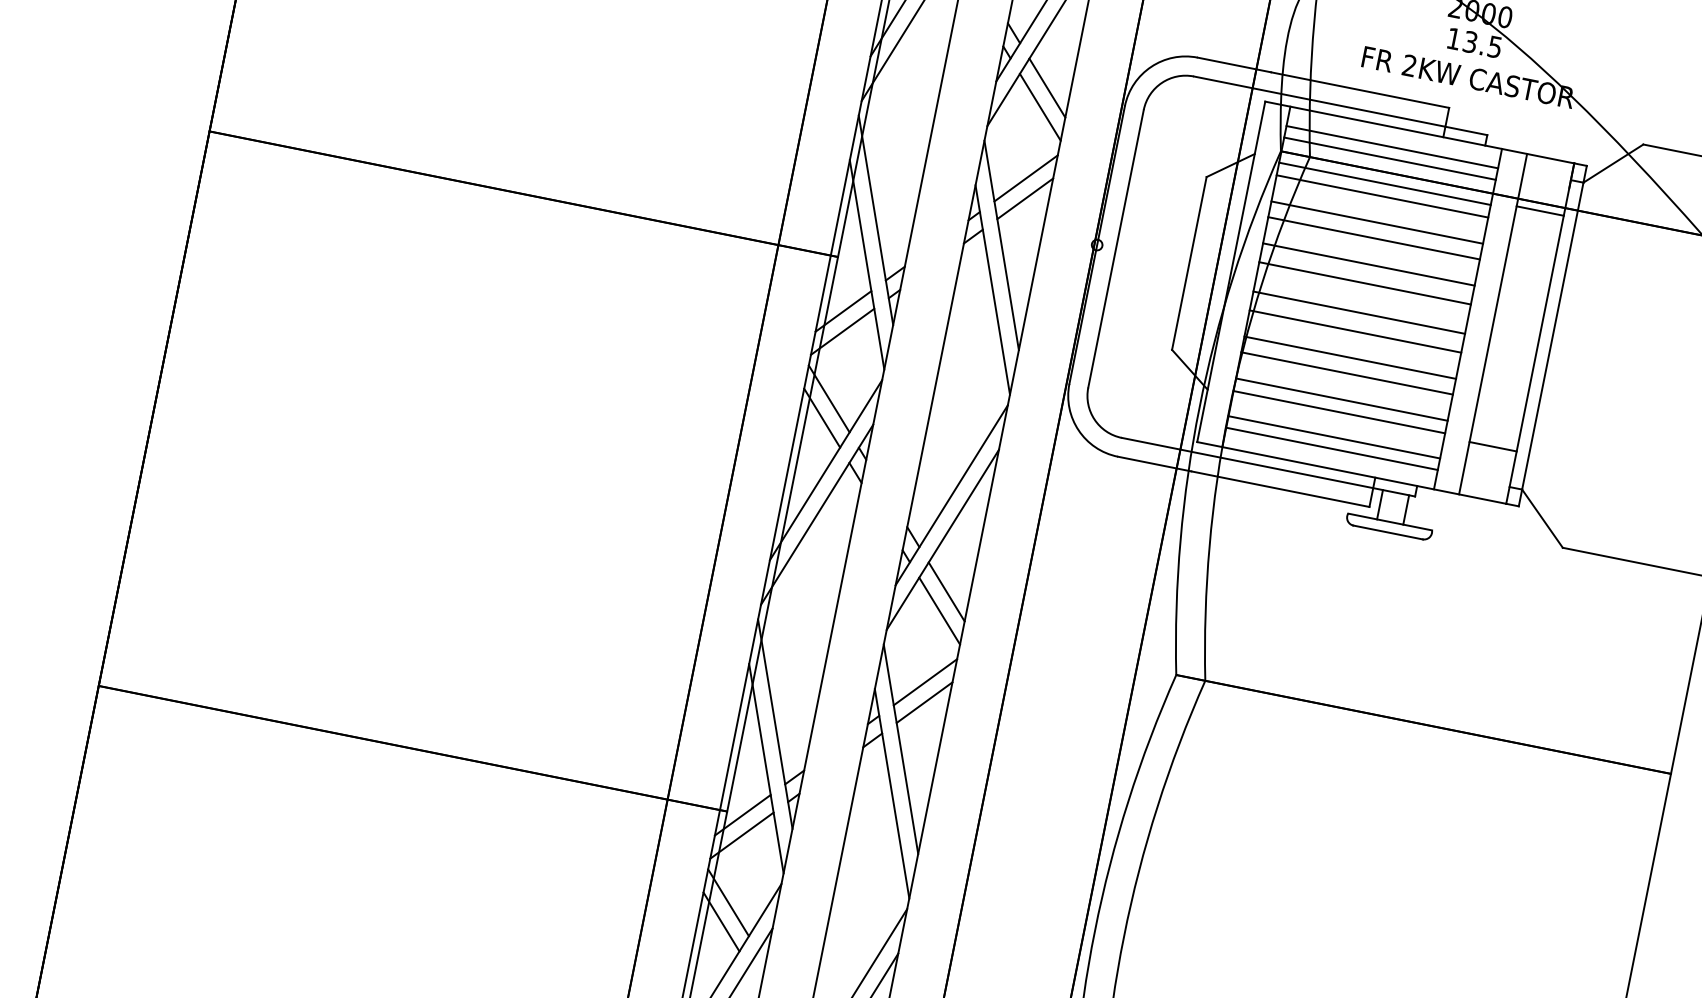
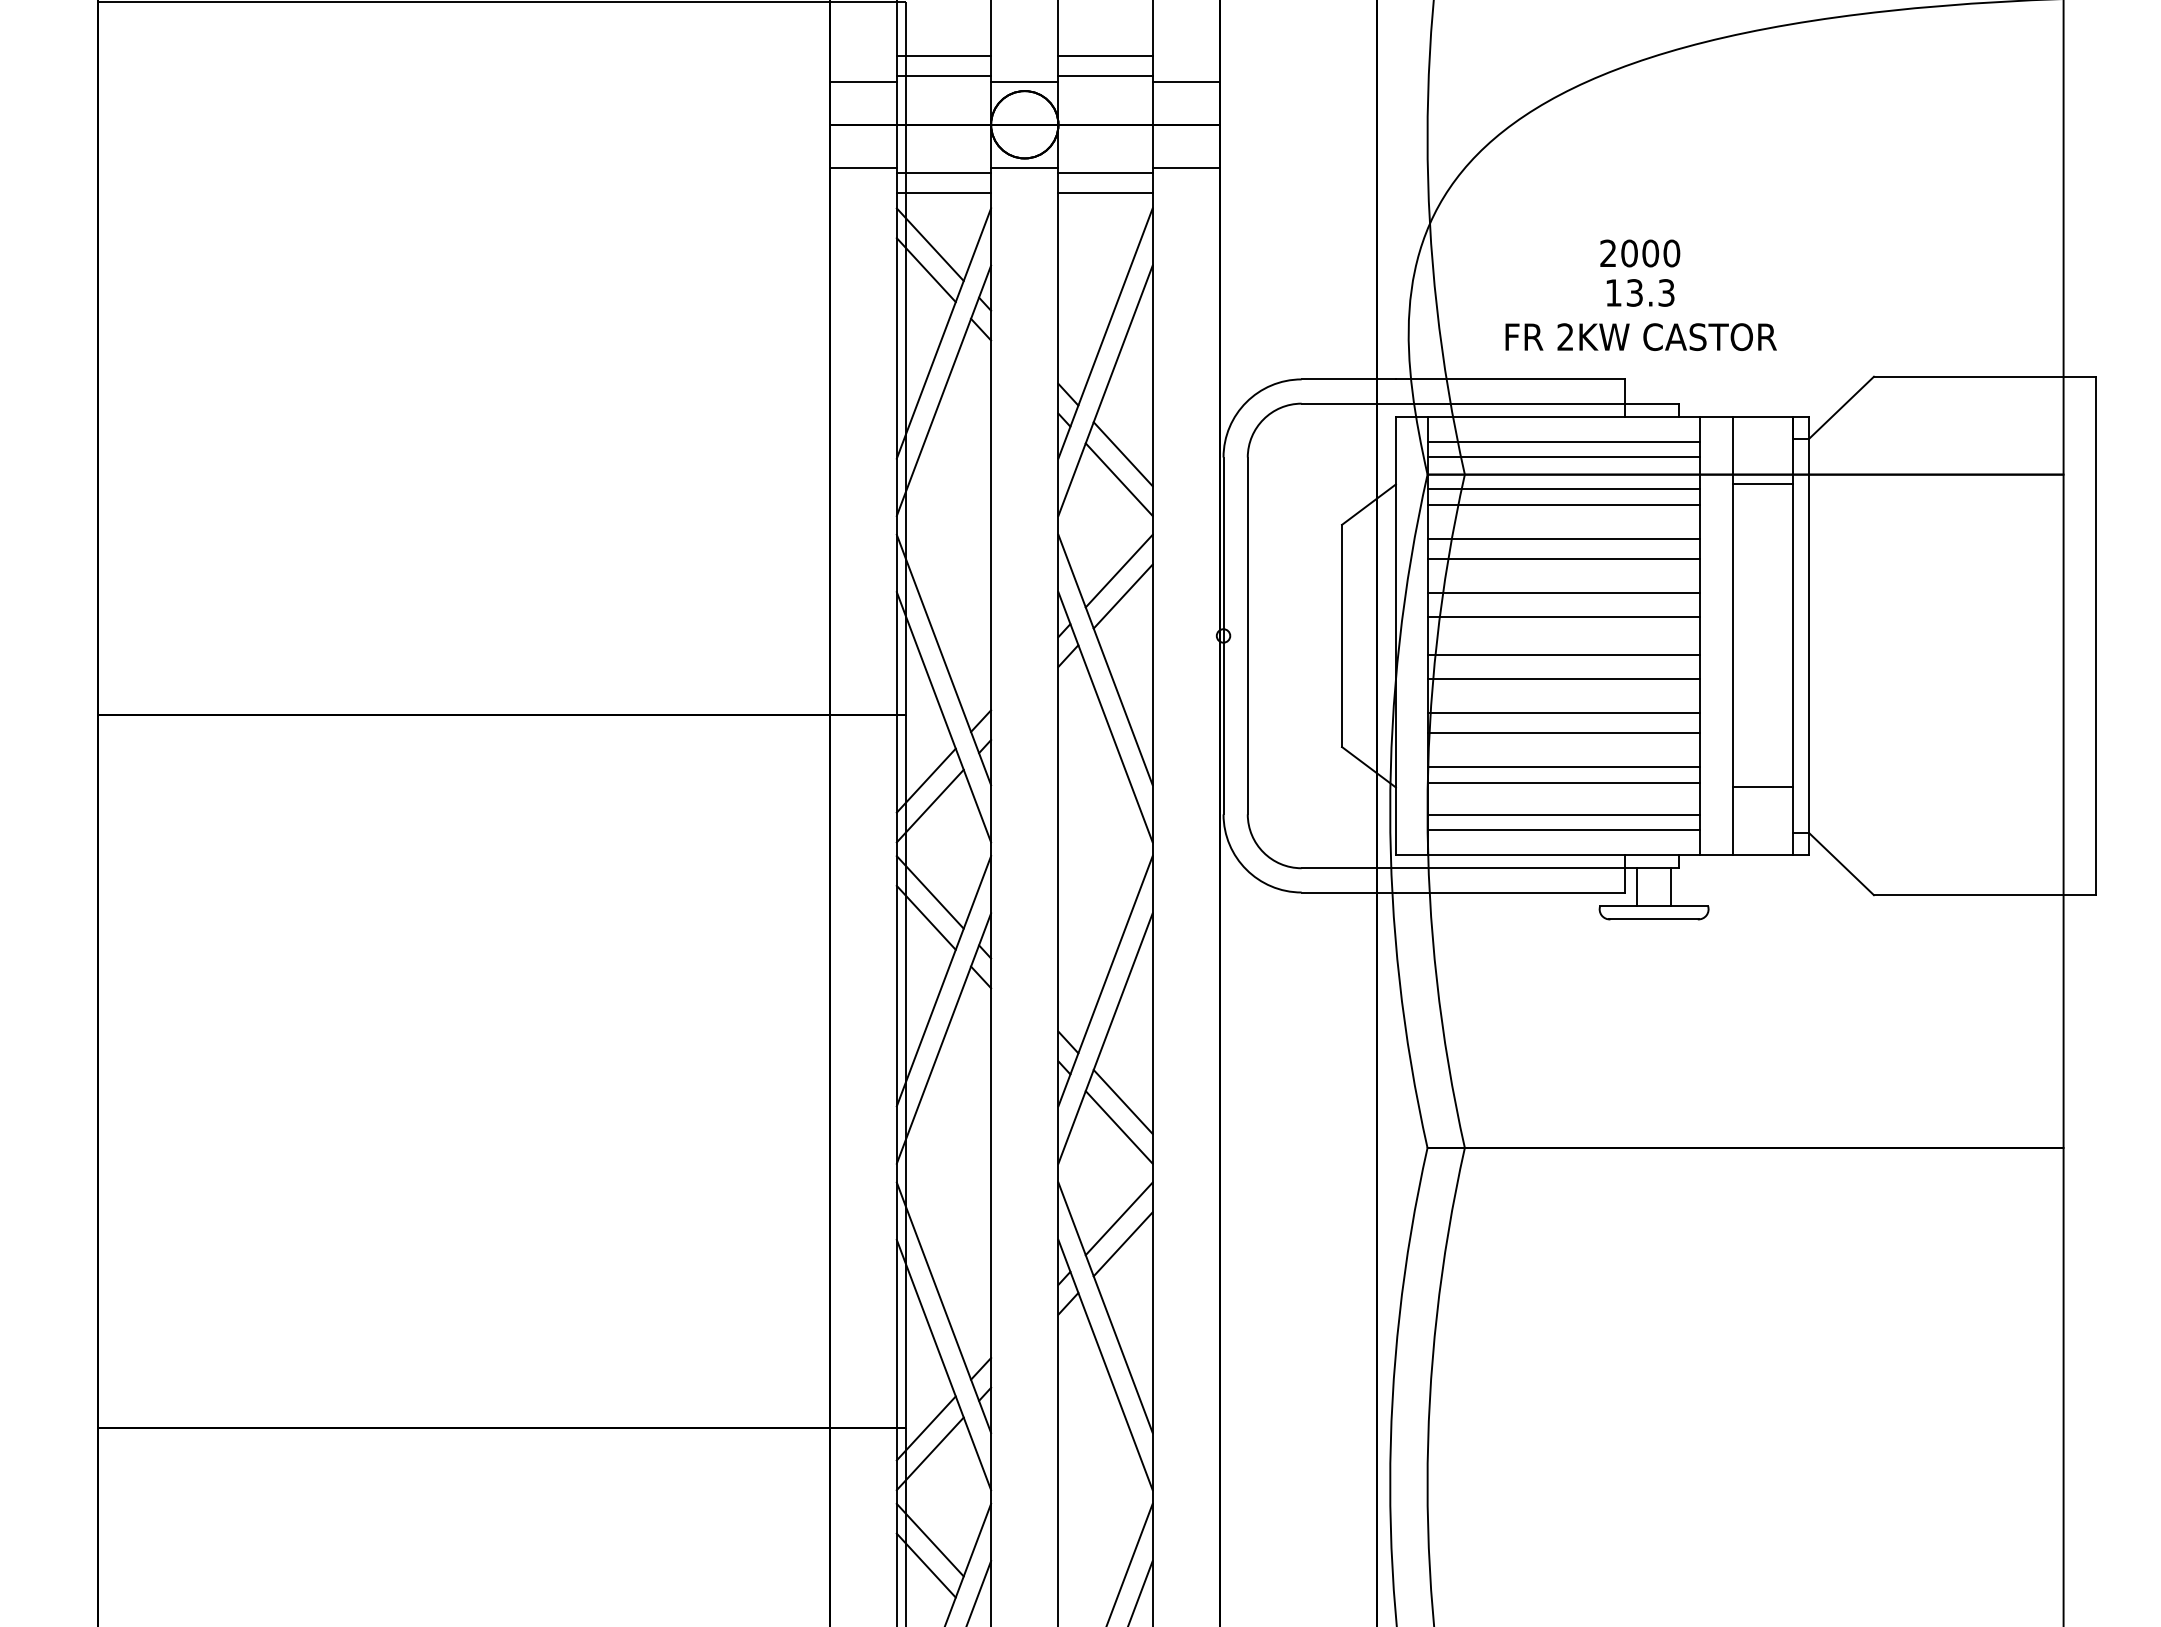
text: (1495, 46) -> (1666, 292), 13.5 -> 13.3

